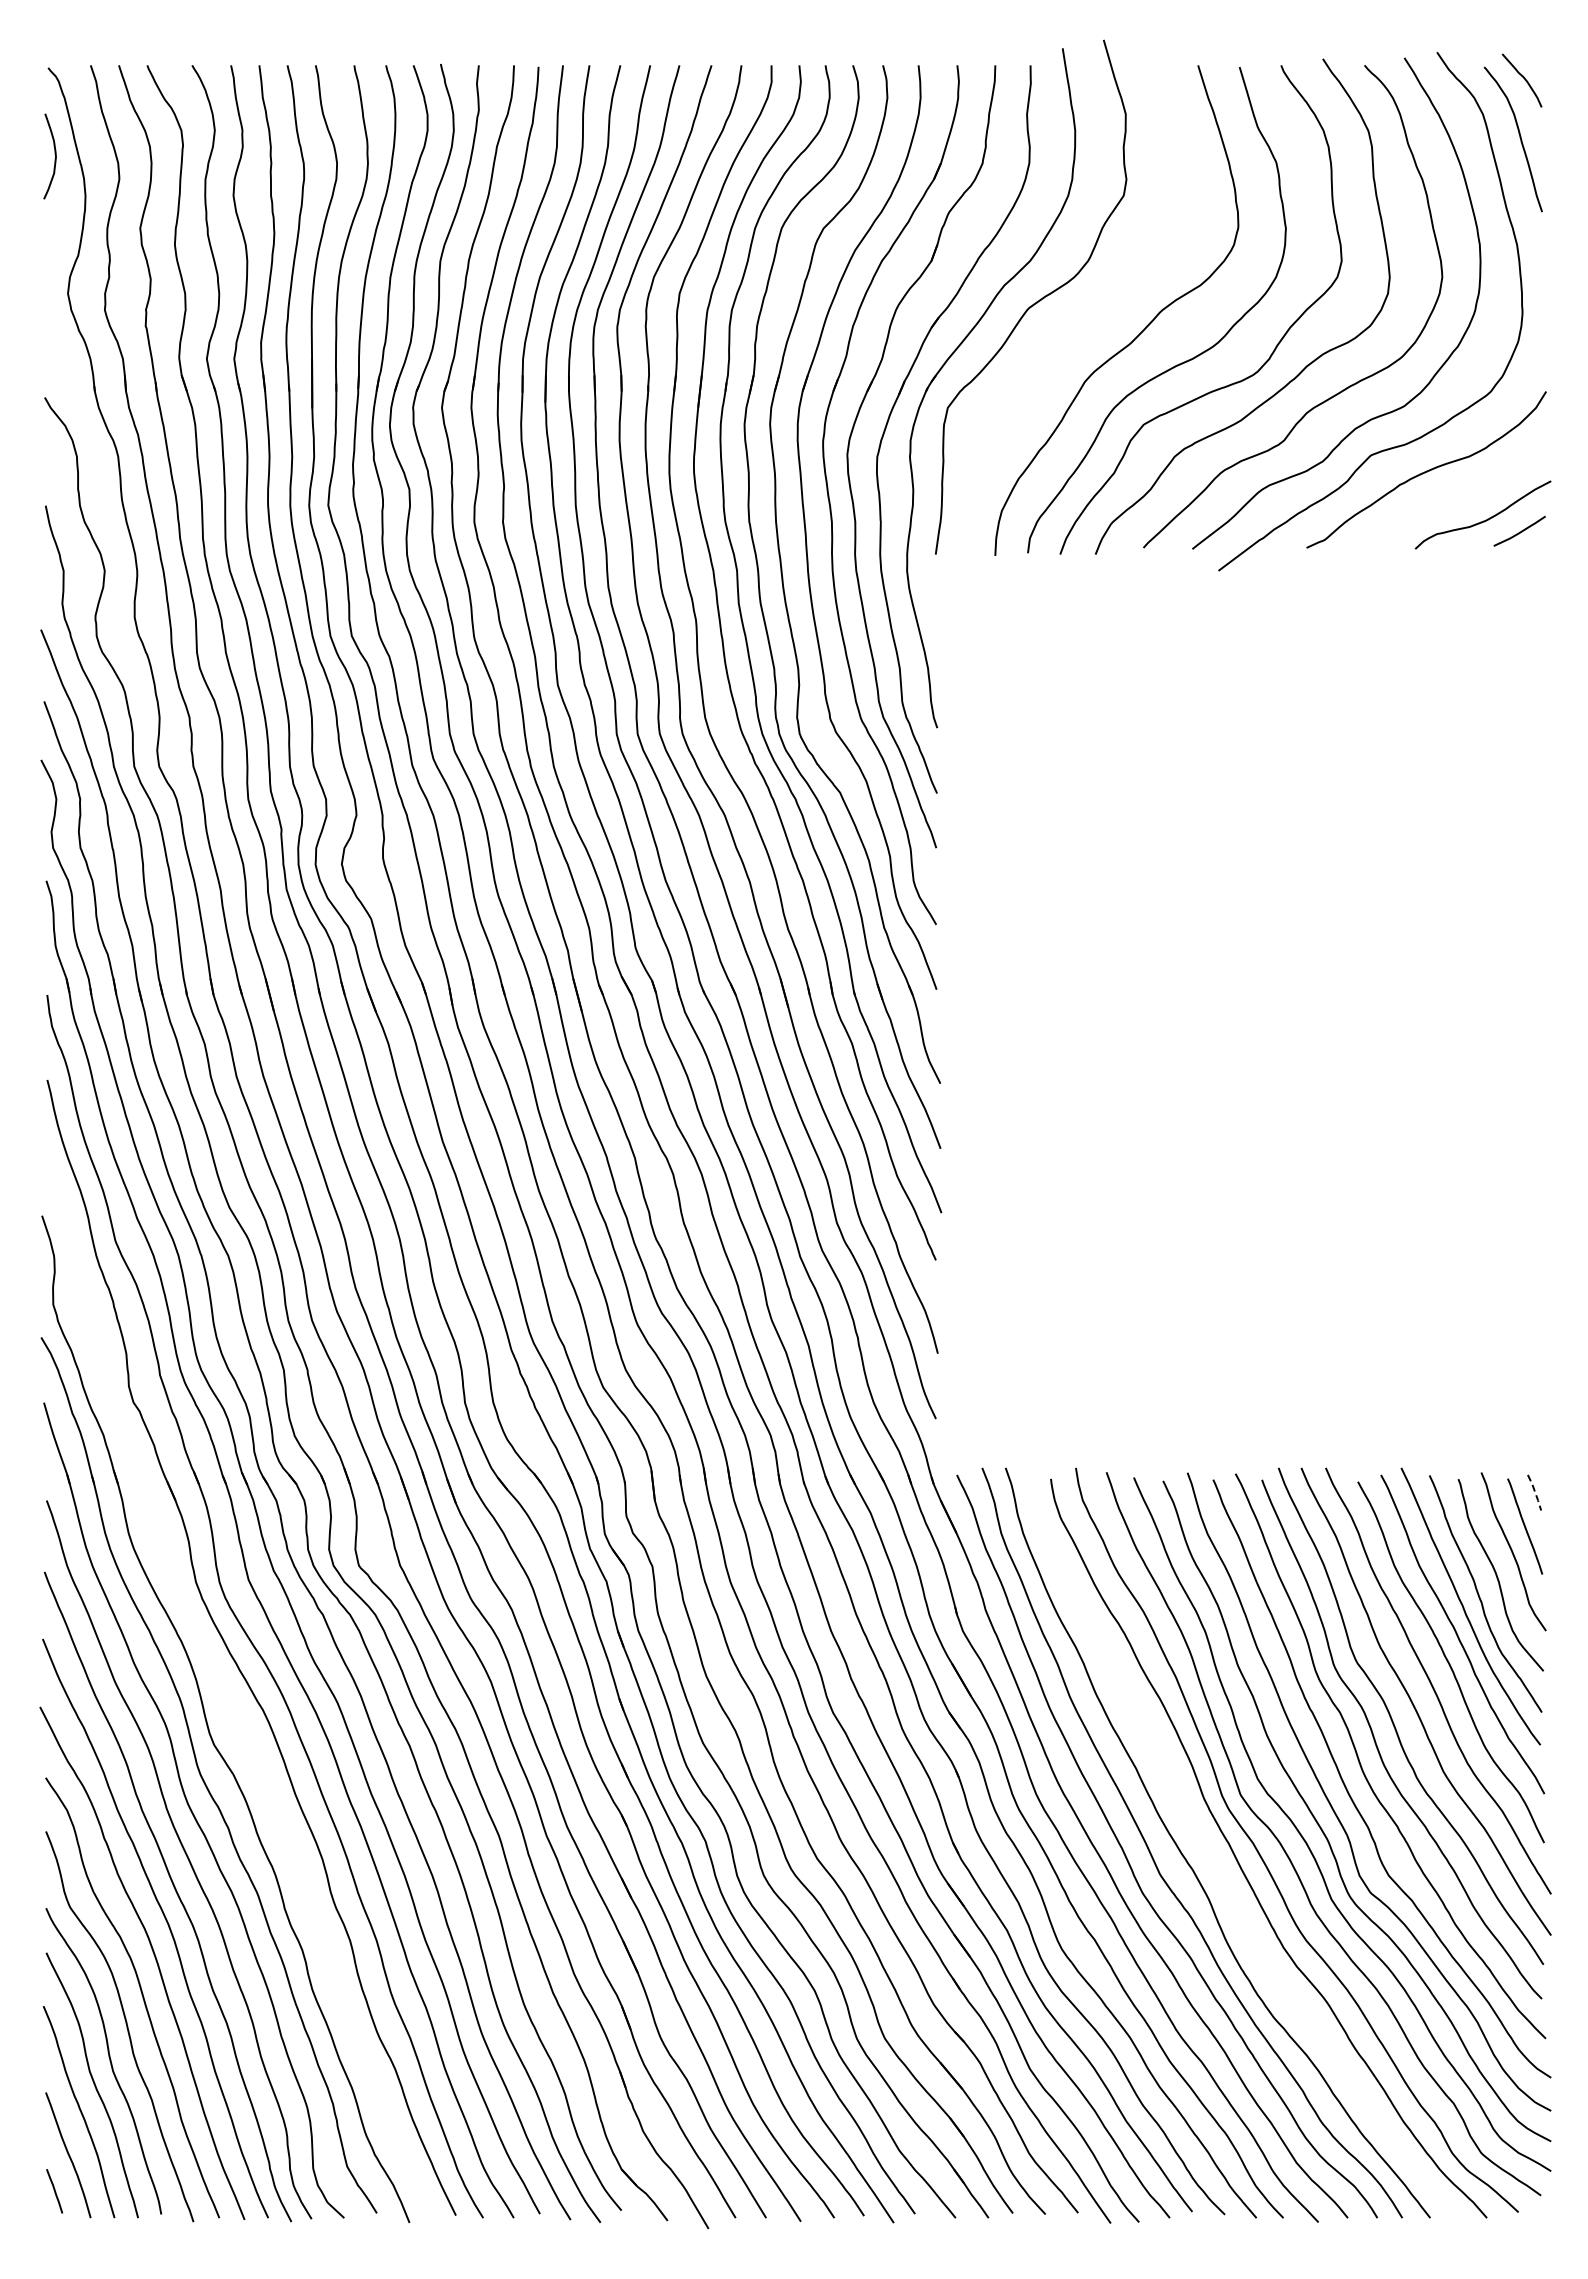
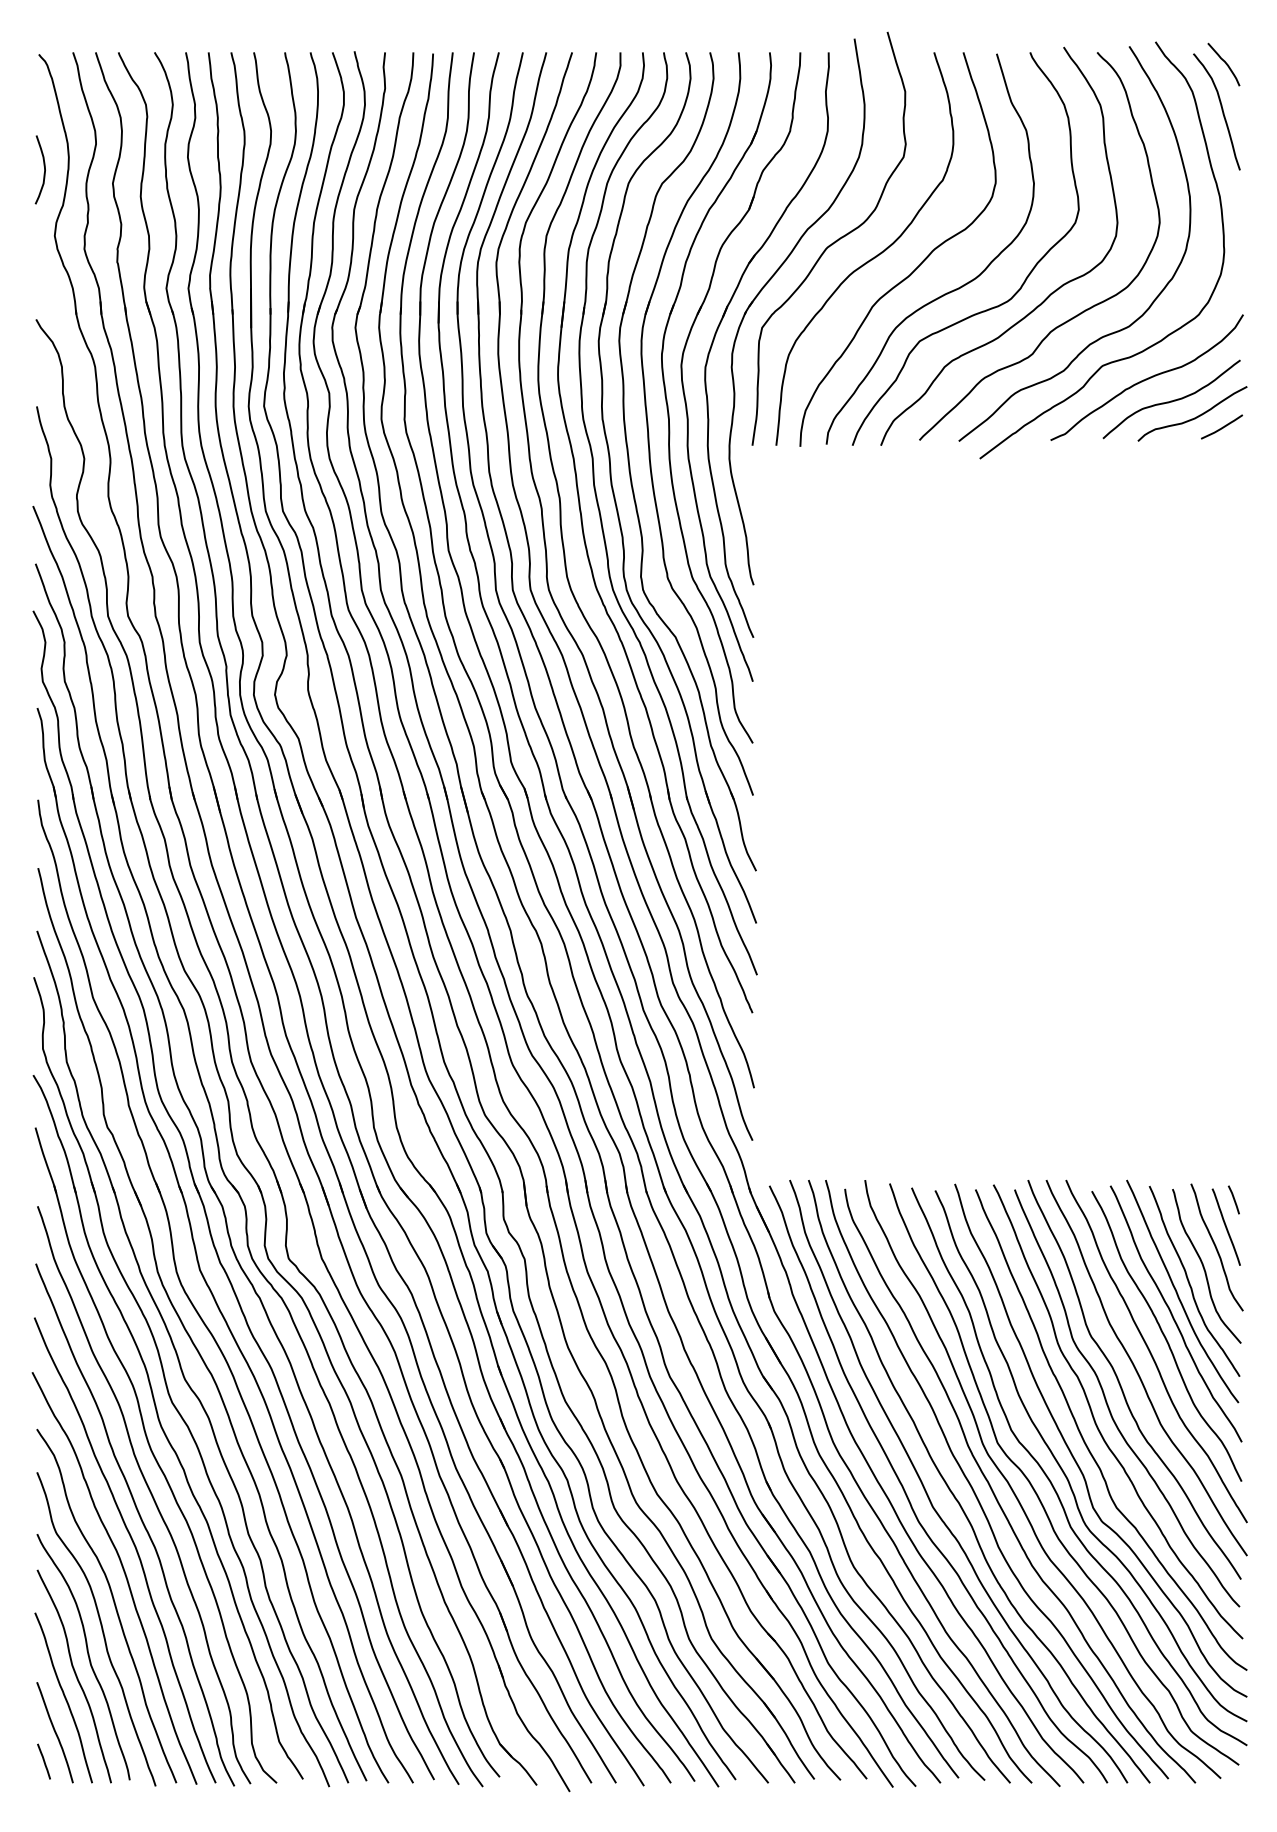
curve: (54, 154) -> (43, 168), moved
curve: (1082, 322) -> (870, 259), added
curve: (1456, 498) -> (1171, 400), added
line: (1535, 1492) -> (1234, 1199), dashed -> solid
part: (223, 1692) -> (179, 1360), added
curve: (1211, 1853) -> (974, 1490), added

